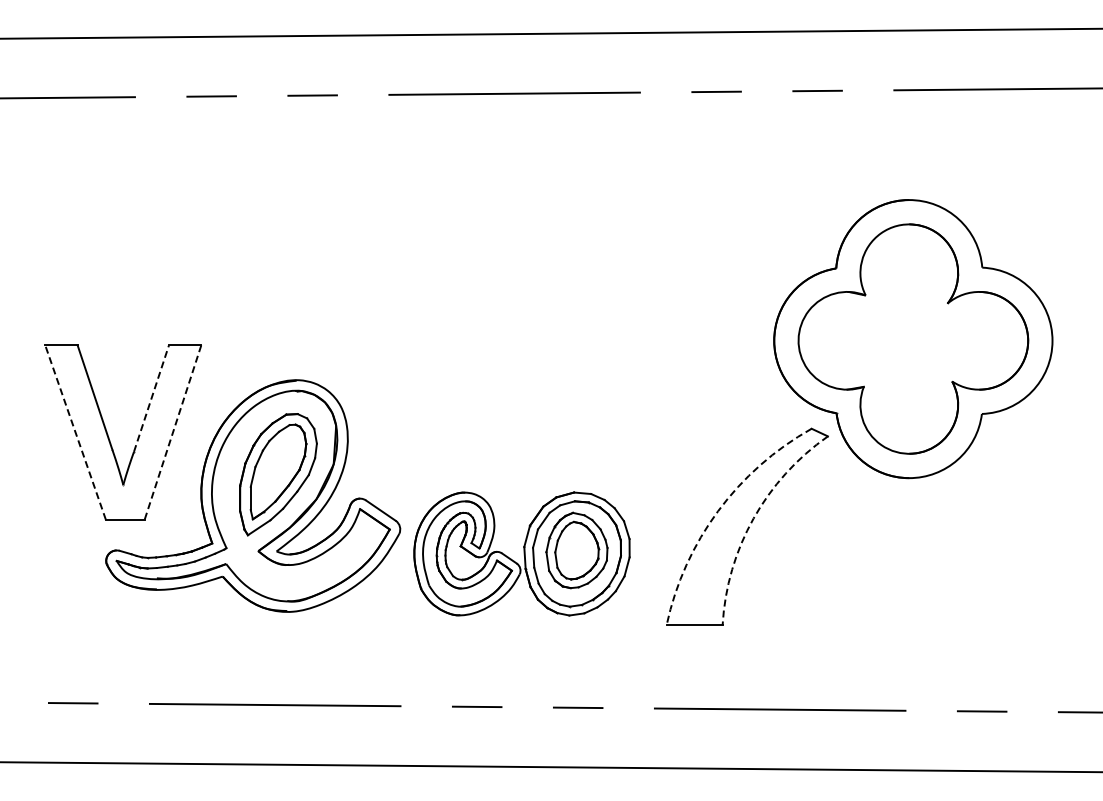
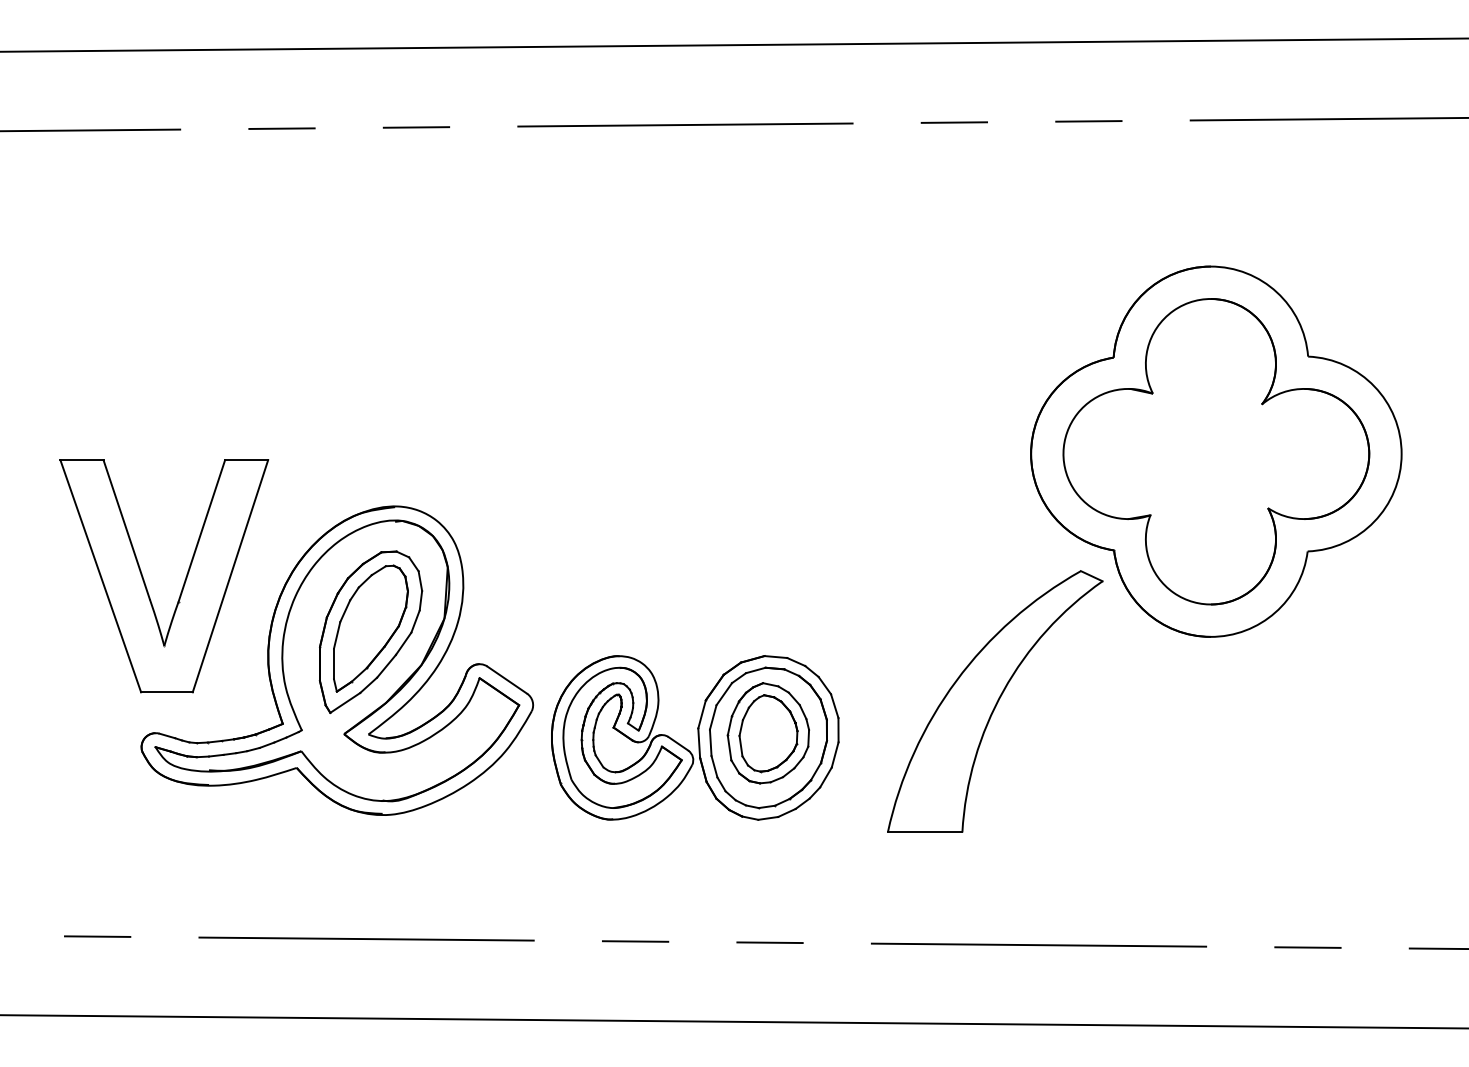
line: (151, 398) -> (201, 530), dashed -> solid
line: (75, 432) -> (100, 576), dashed -> solid
line: (172, 432) -> (229, 576), dashed -> solid
arc: (718, 511) -> (956, 681), dashed -> solid
arc: (753, 518) -> (1003, 690), dashed -> solid

